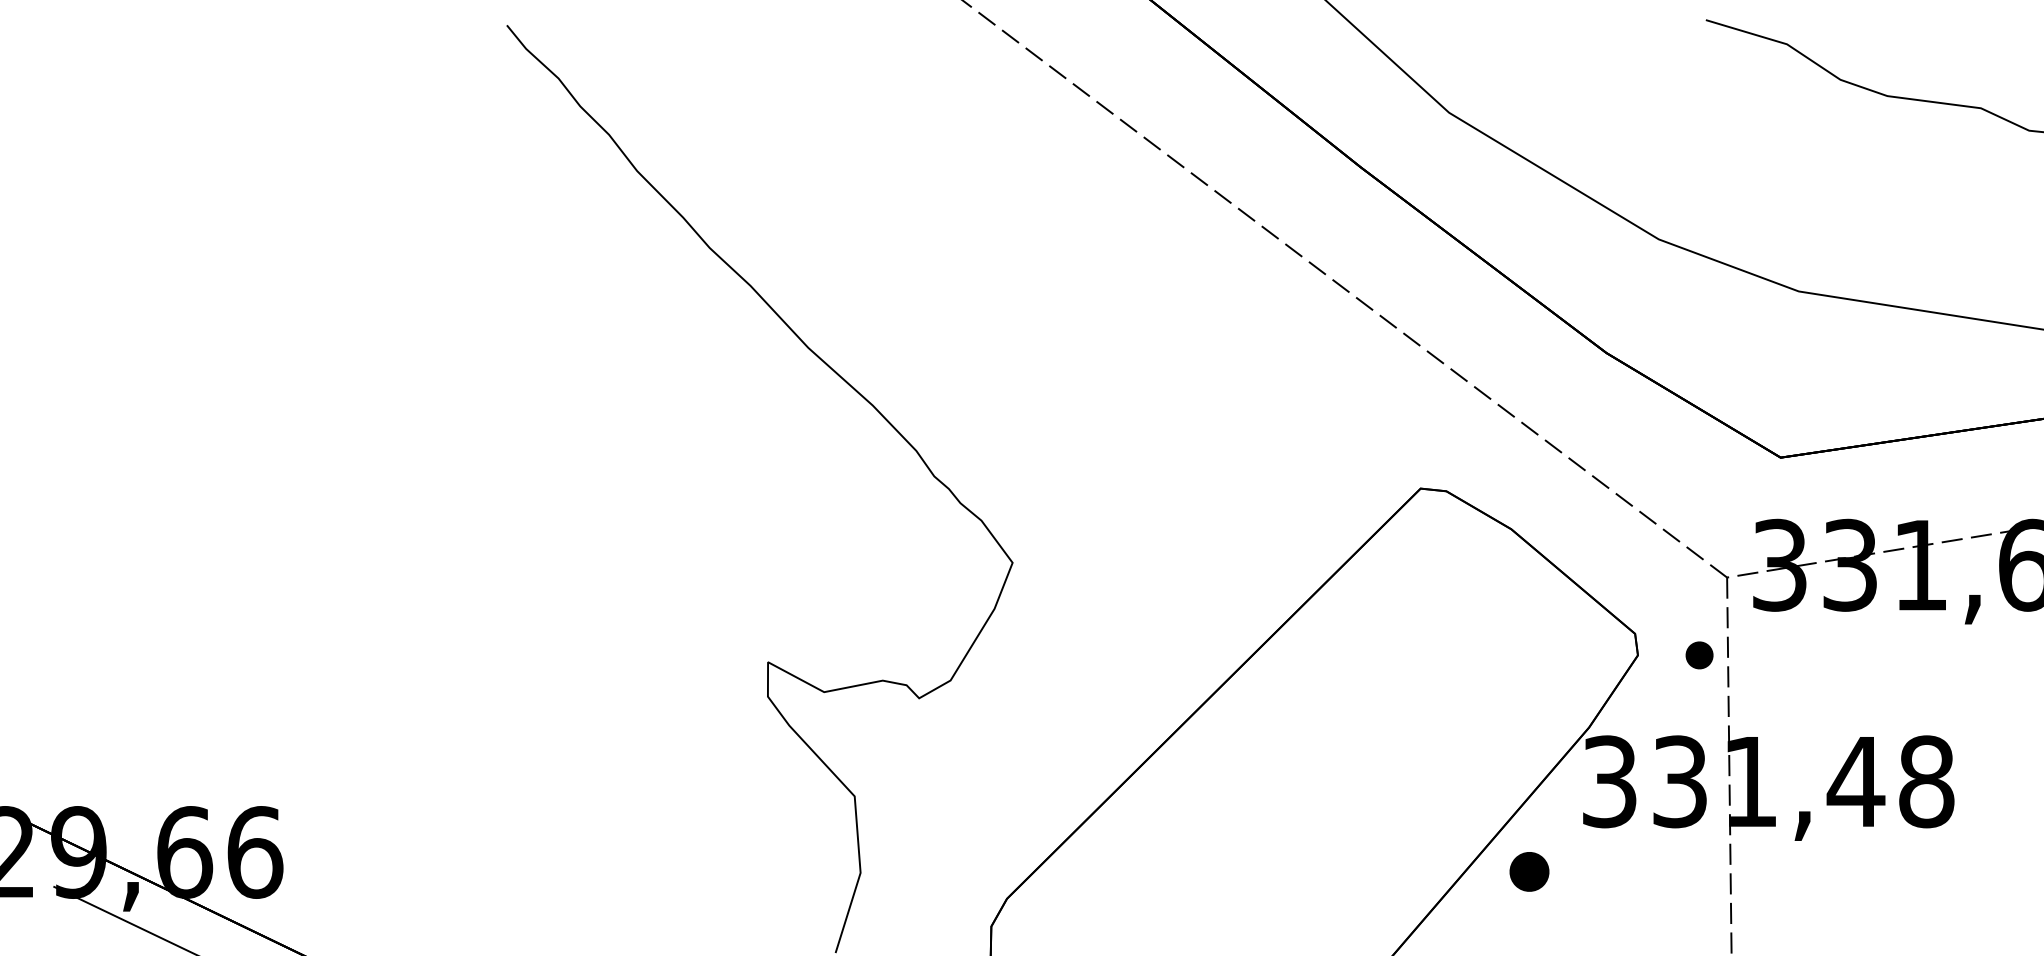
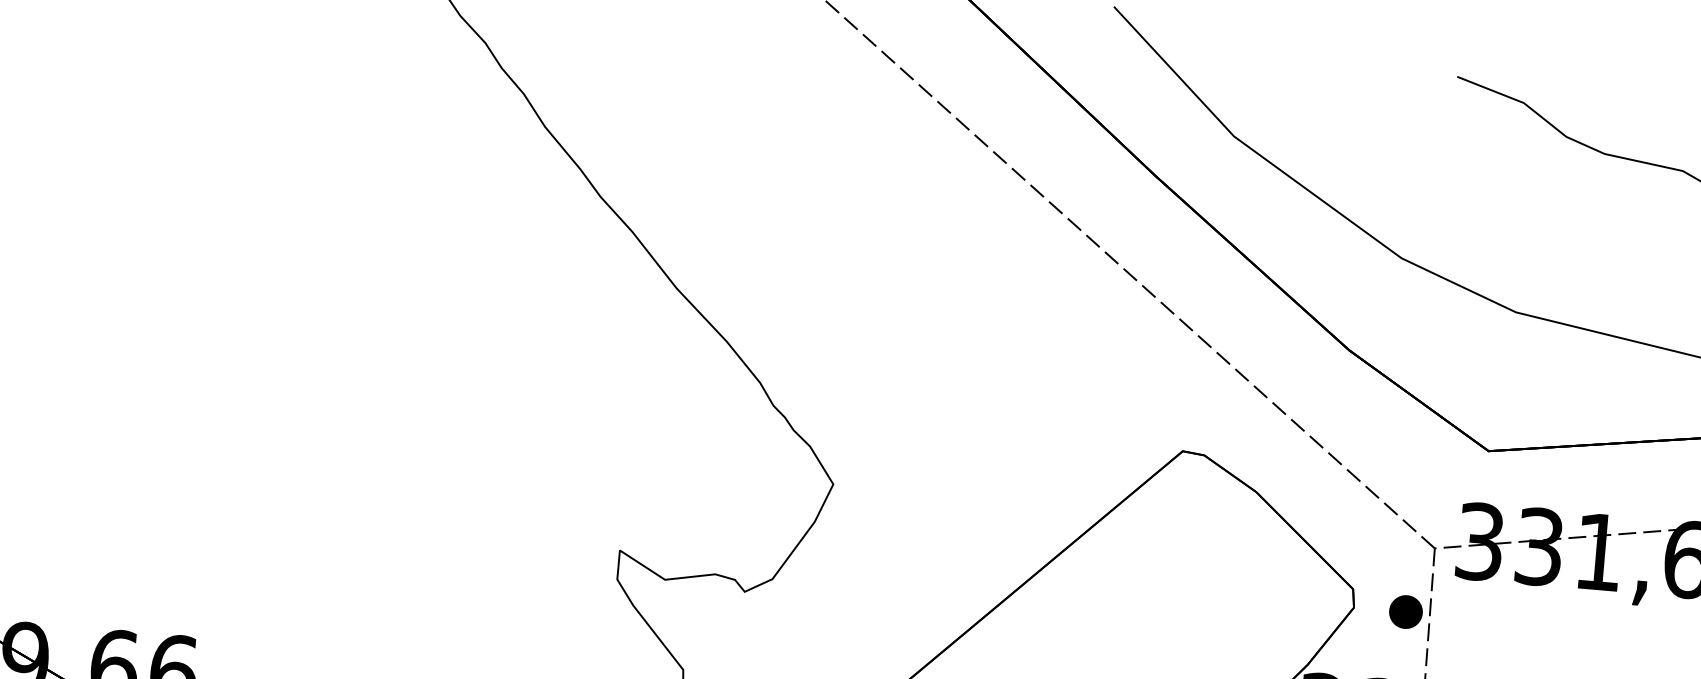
part: (1699, 655) -> (1405, 612), size x1.43

